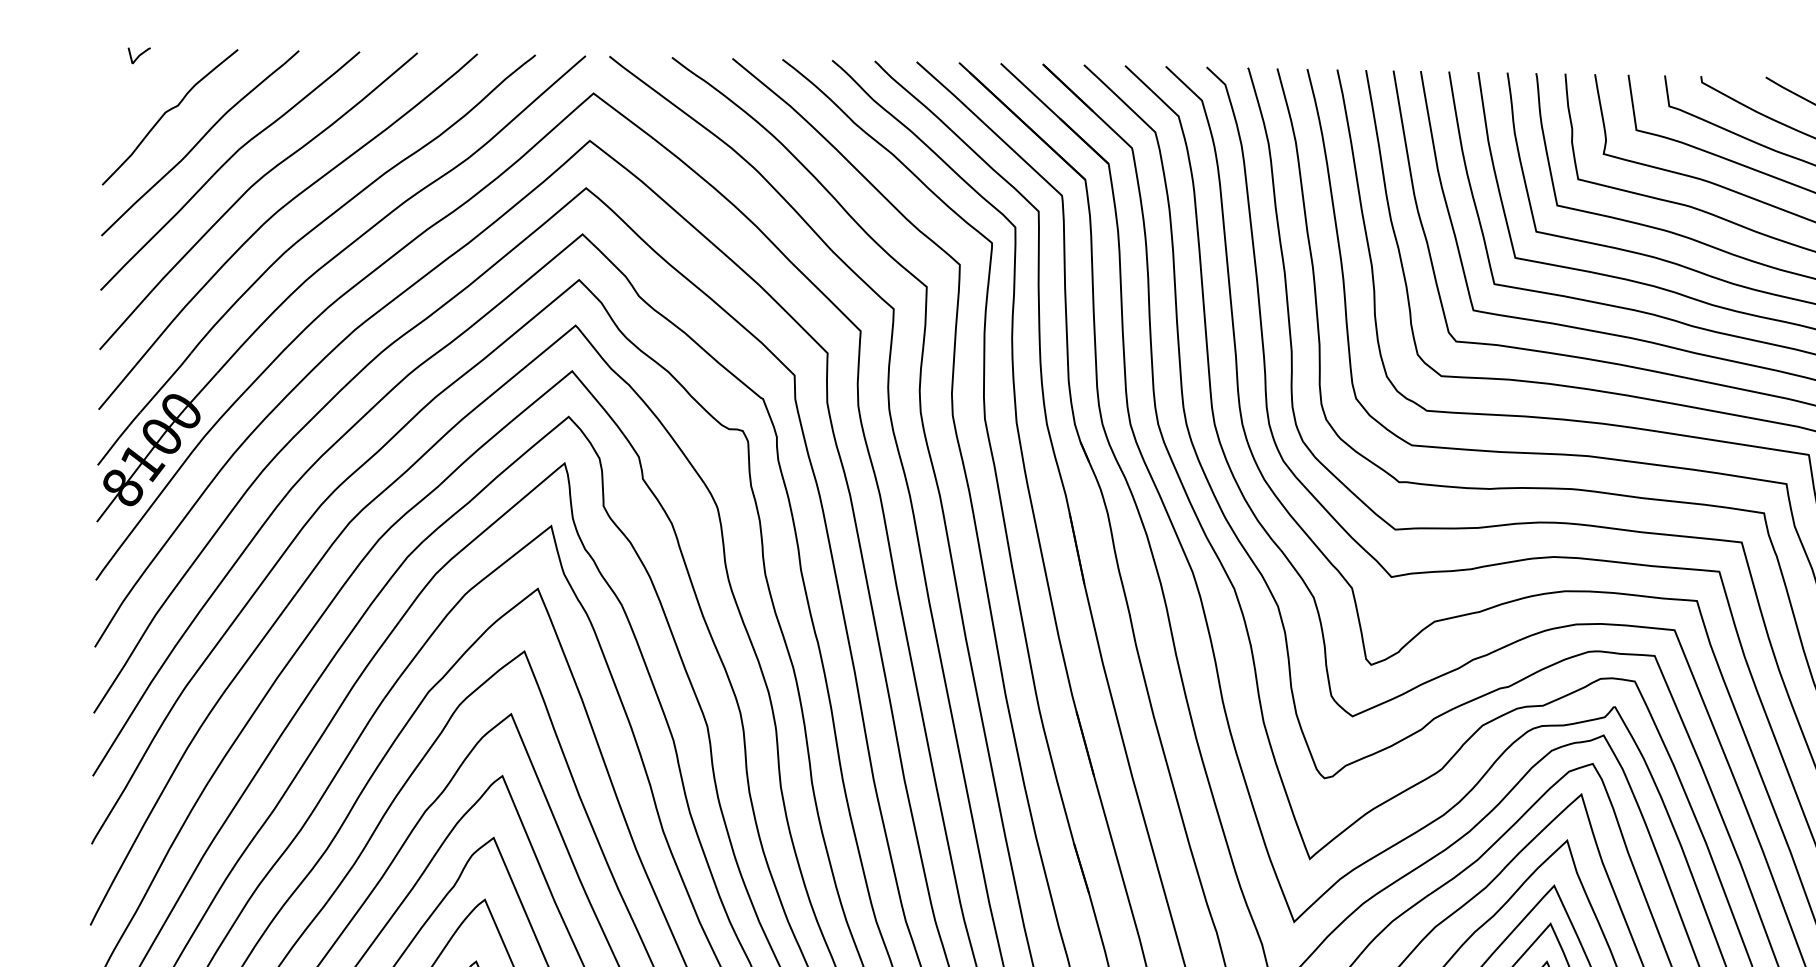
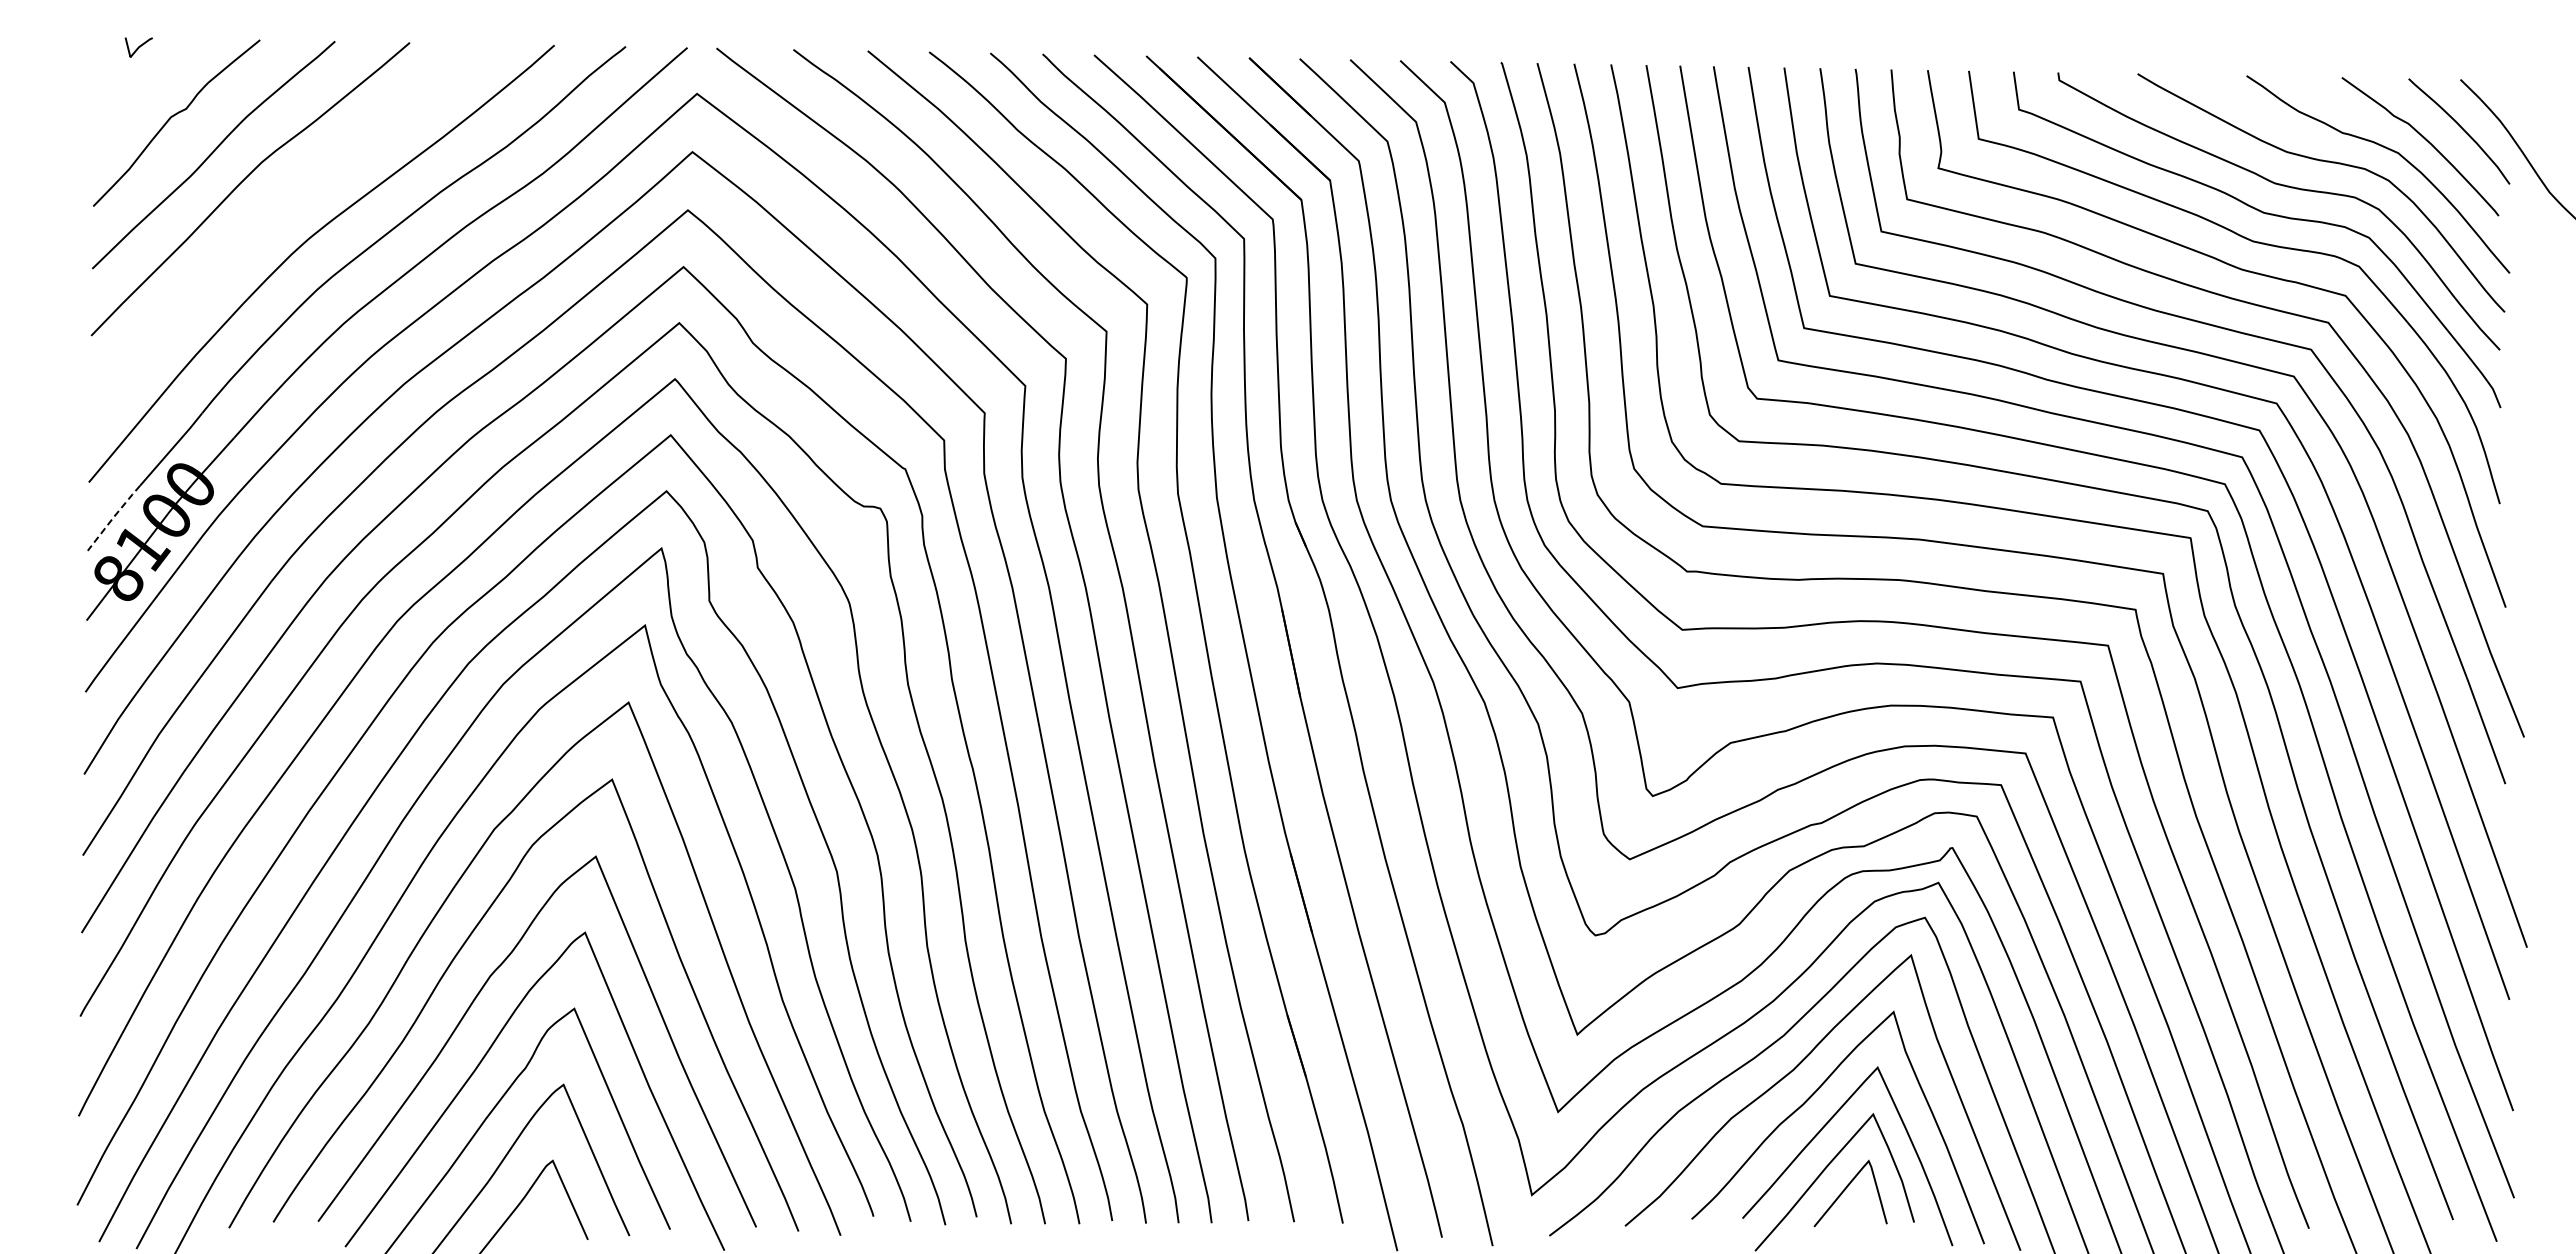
curve: (248, 190) -> (272, 213), removed
line: (118, 438) -> (113, 517), solid -> dashed

